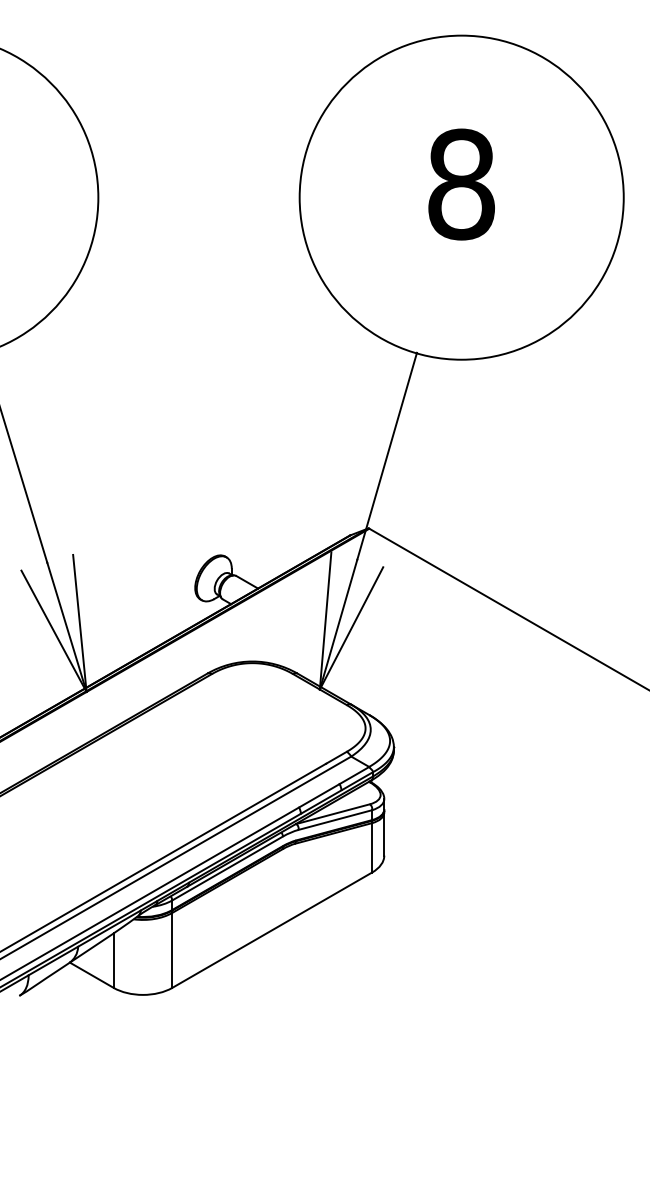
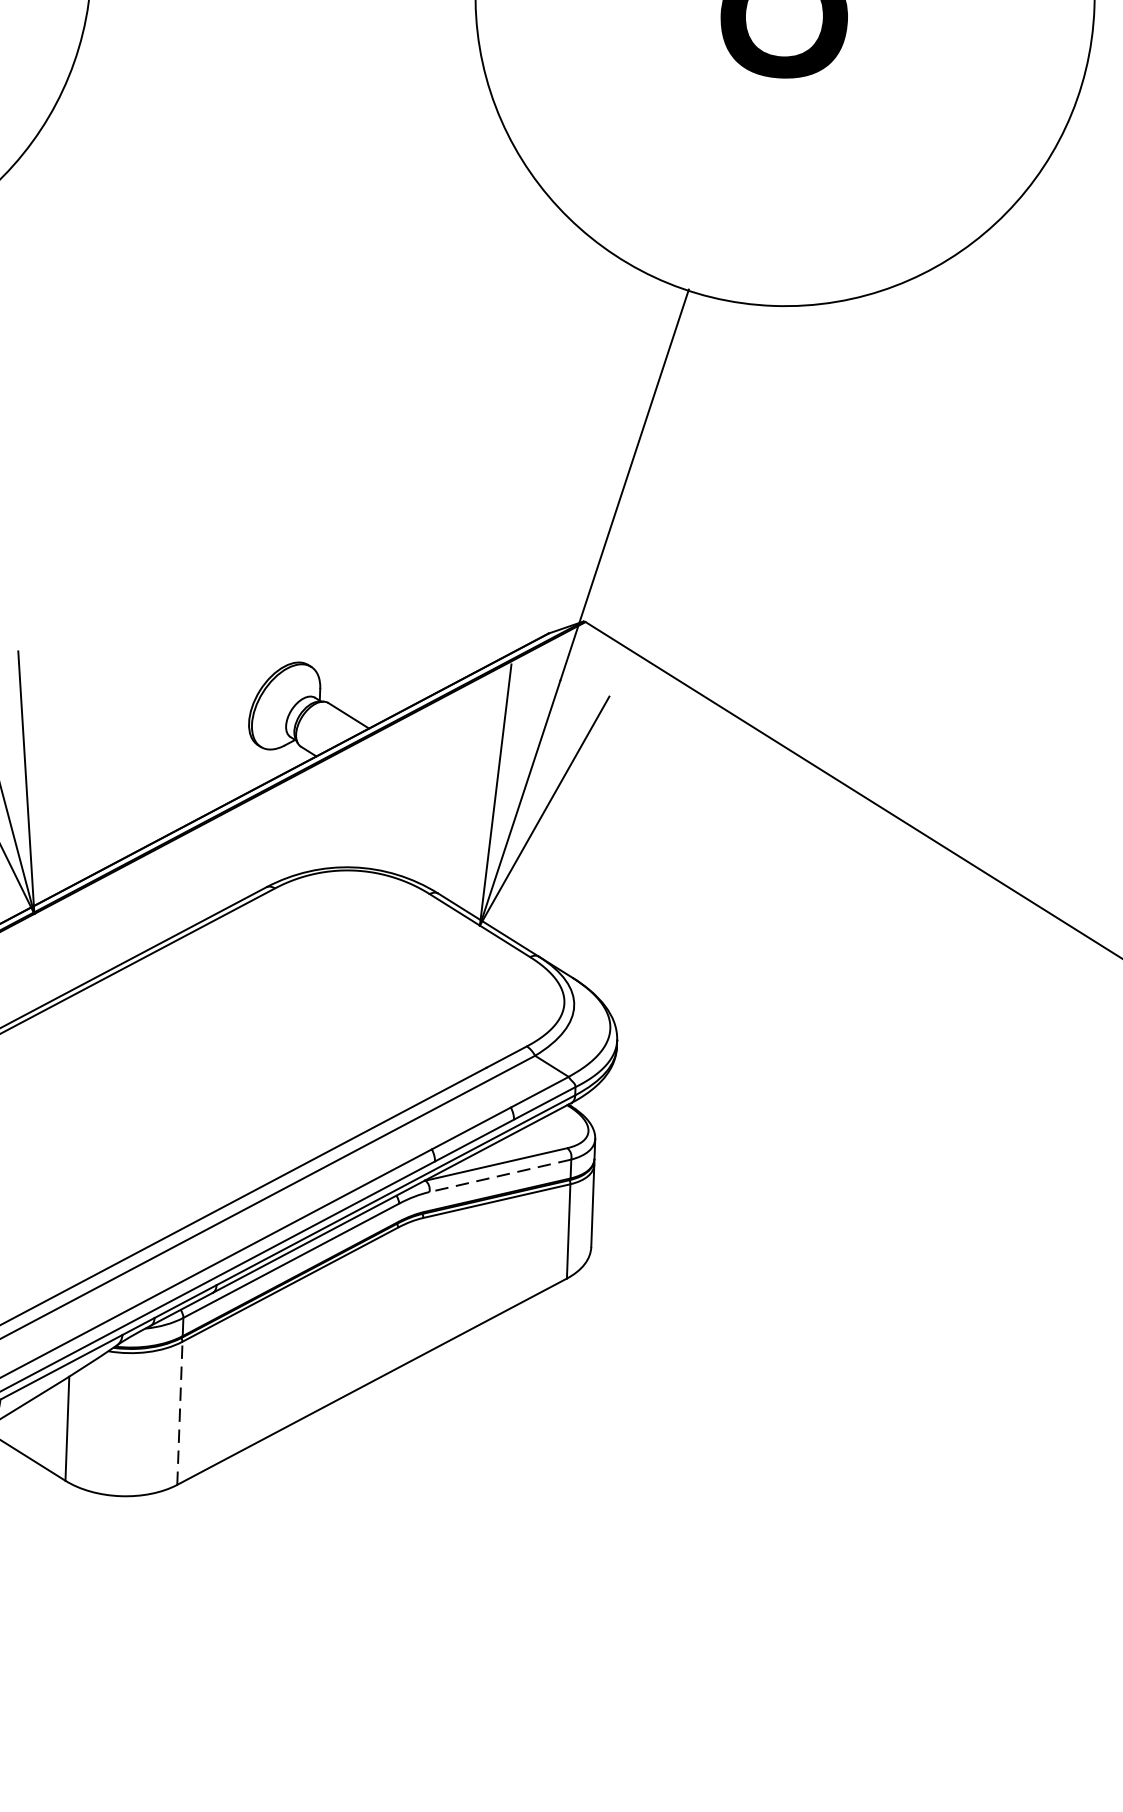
line: (334, 820) -> (498, 1176), solid -> dashed
line: (172, 949) -> (180, 1411), solid -> dashed

